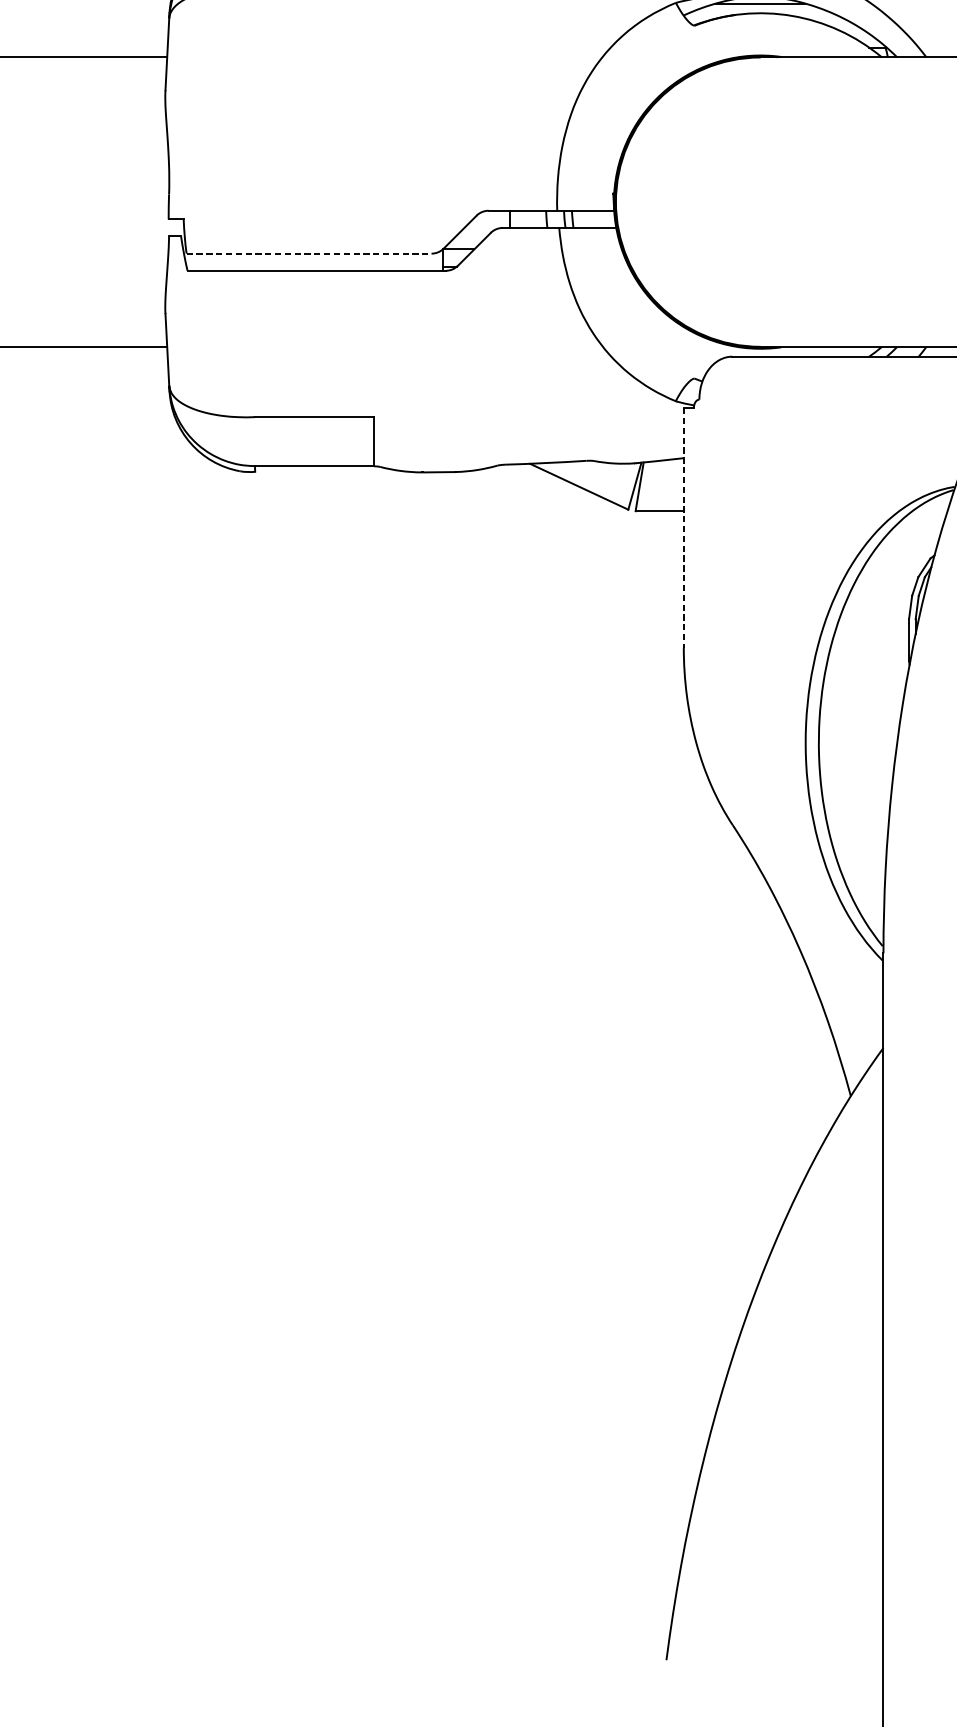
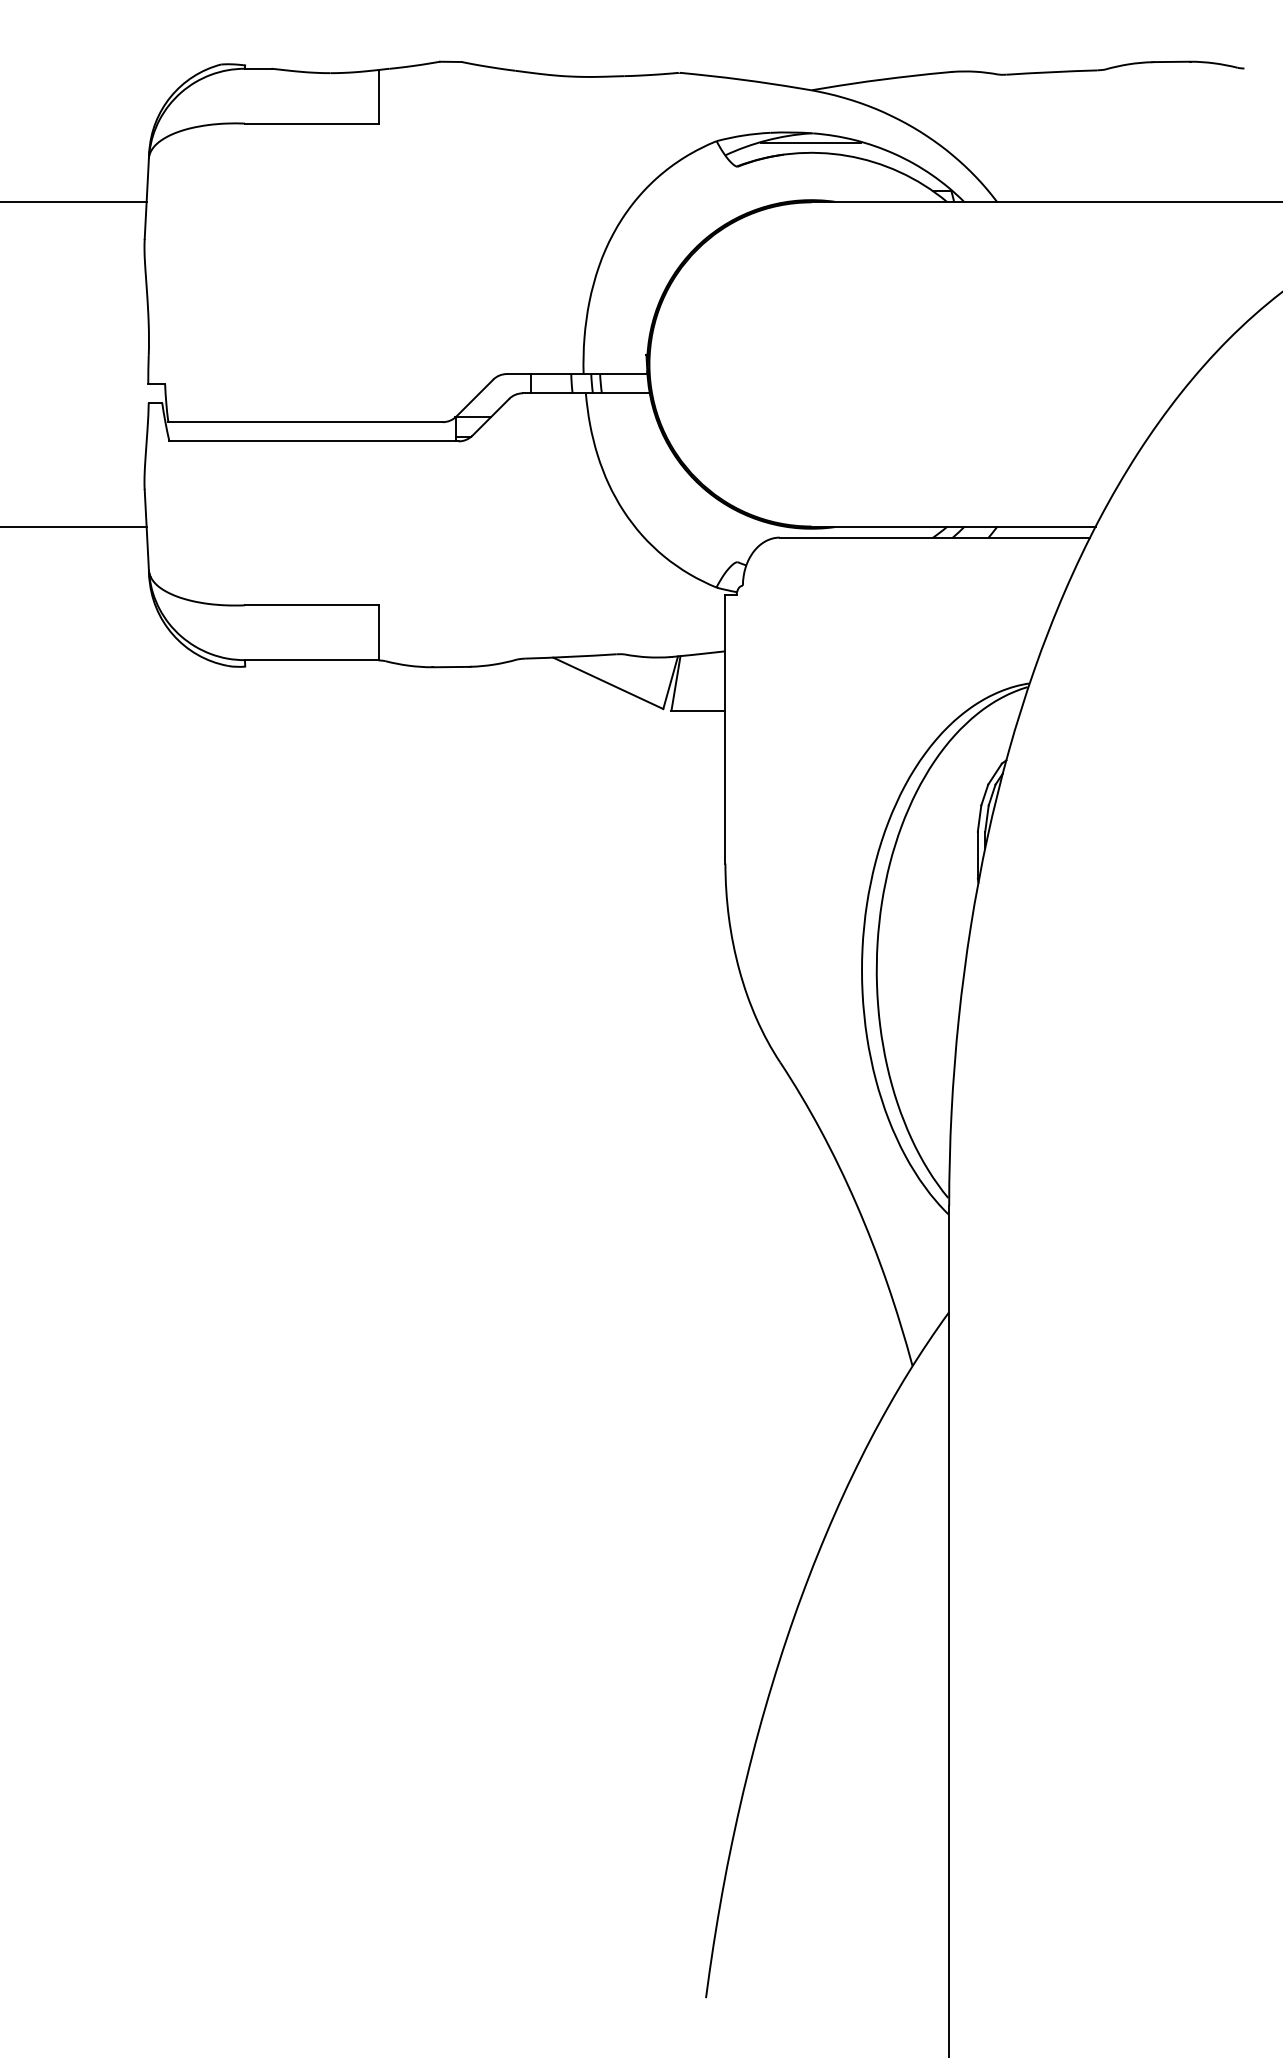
line: (309, 253) -> (306, 422), dashed -> solid
line: (683, 527) -> (725, 729), dashed -> solid

